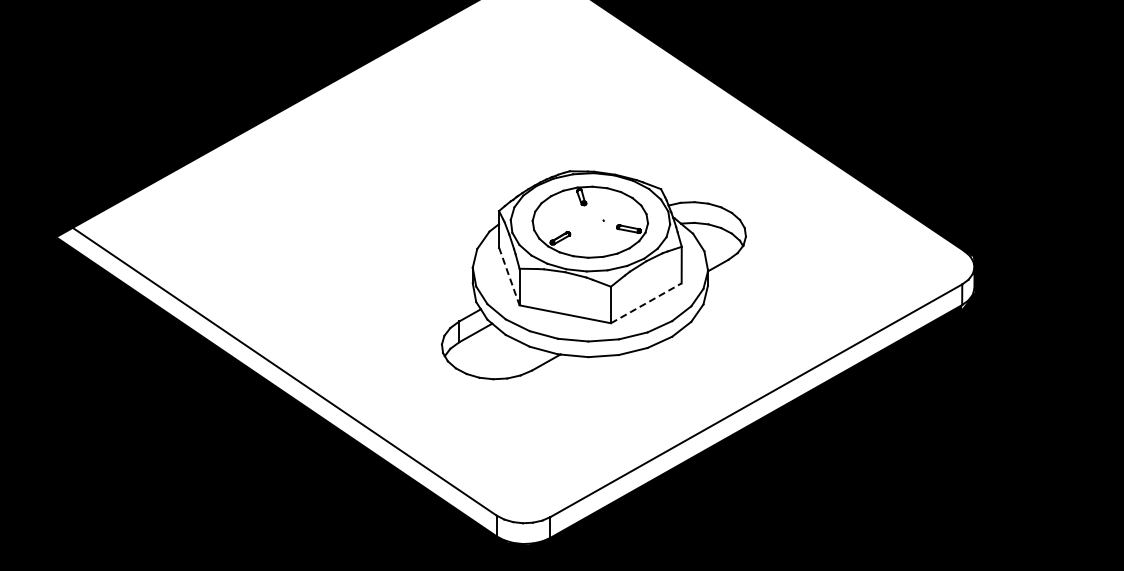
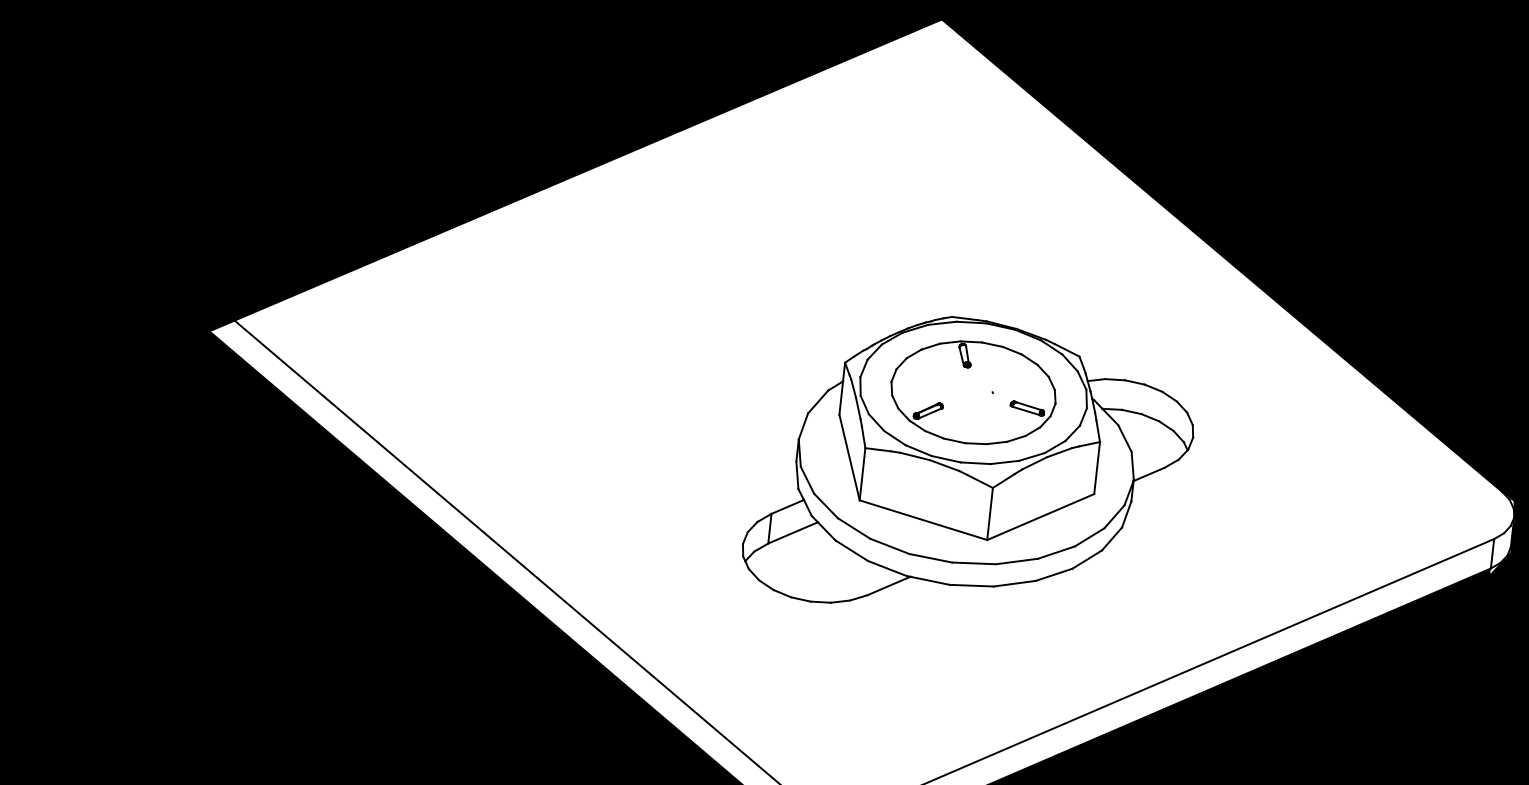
line: (509, 276) -> (849, 457), dashed -> solid
line: (646, 303) -> (1040, 517), dashed -> solid

